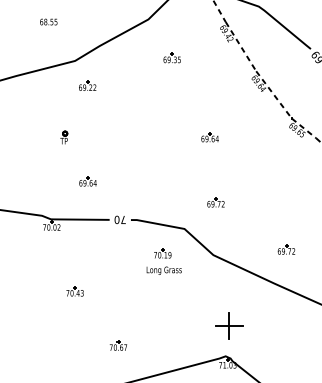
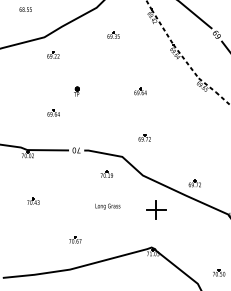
part: (63, 137) -> (76, 91), moved
part: (87, 180) -> (53, 112), moved
part: (285, 249) -> (194, 183), moved
text: (163, 270) -> (107, 206), moved
part: (75, 290) -> (33, 200), moved
part: (229, 325) -> (156, 209), moved

